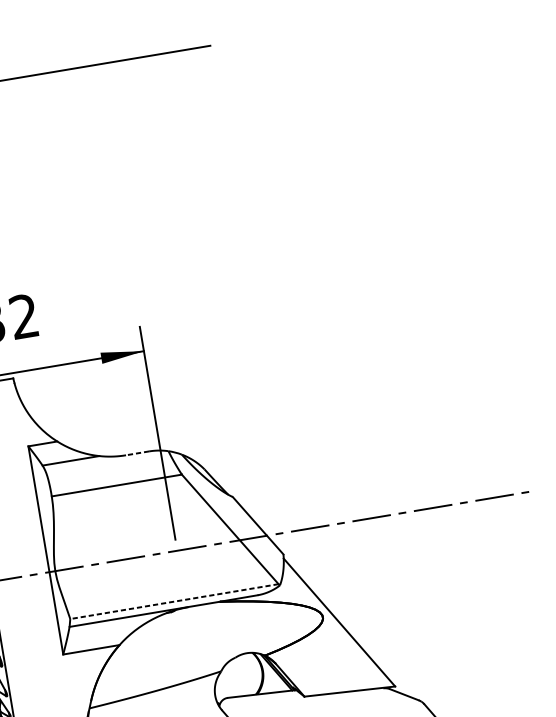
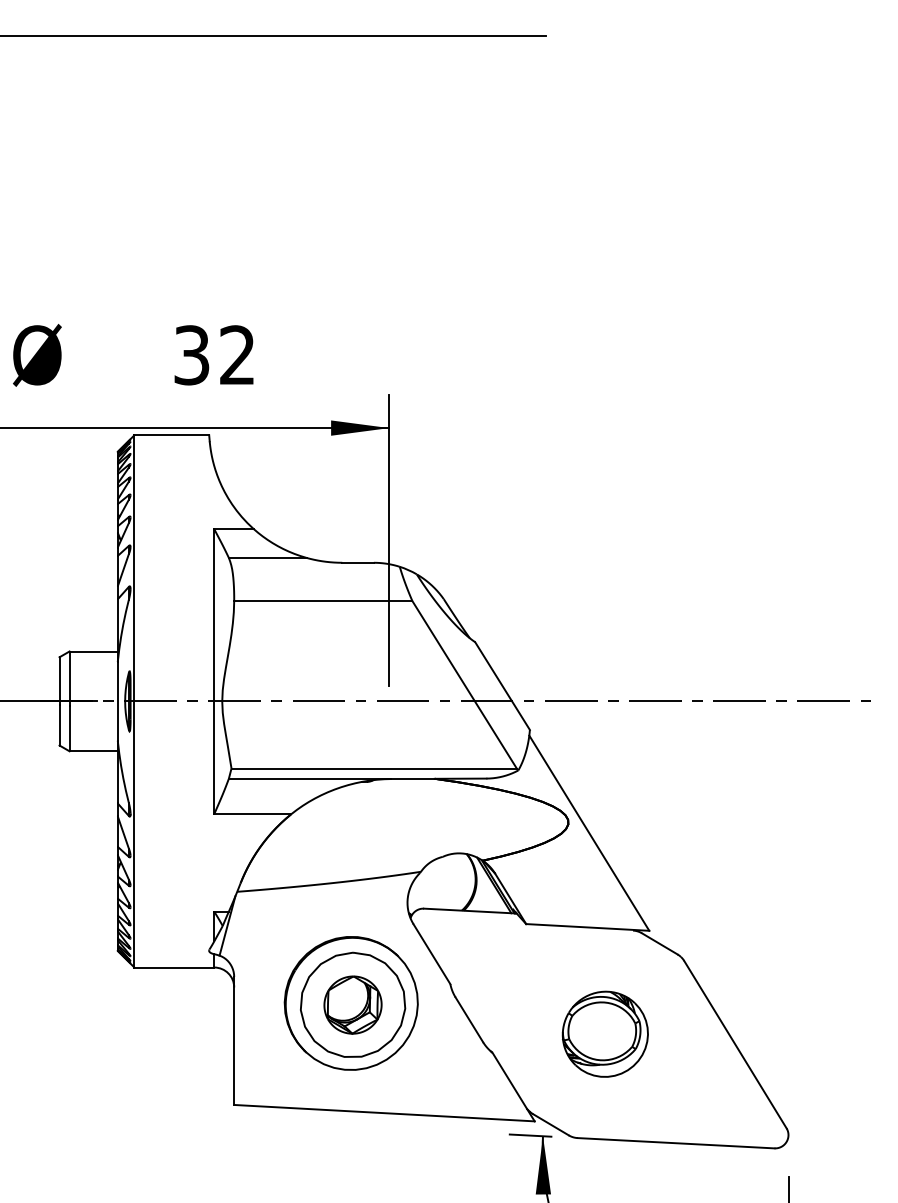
line: (137, 453) -> (358, 562), dashed -> solid
line: (174, 601) -> (374, 768), dashed -> solid

